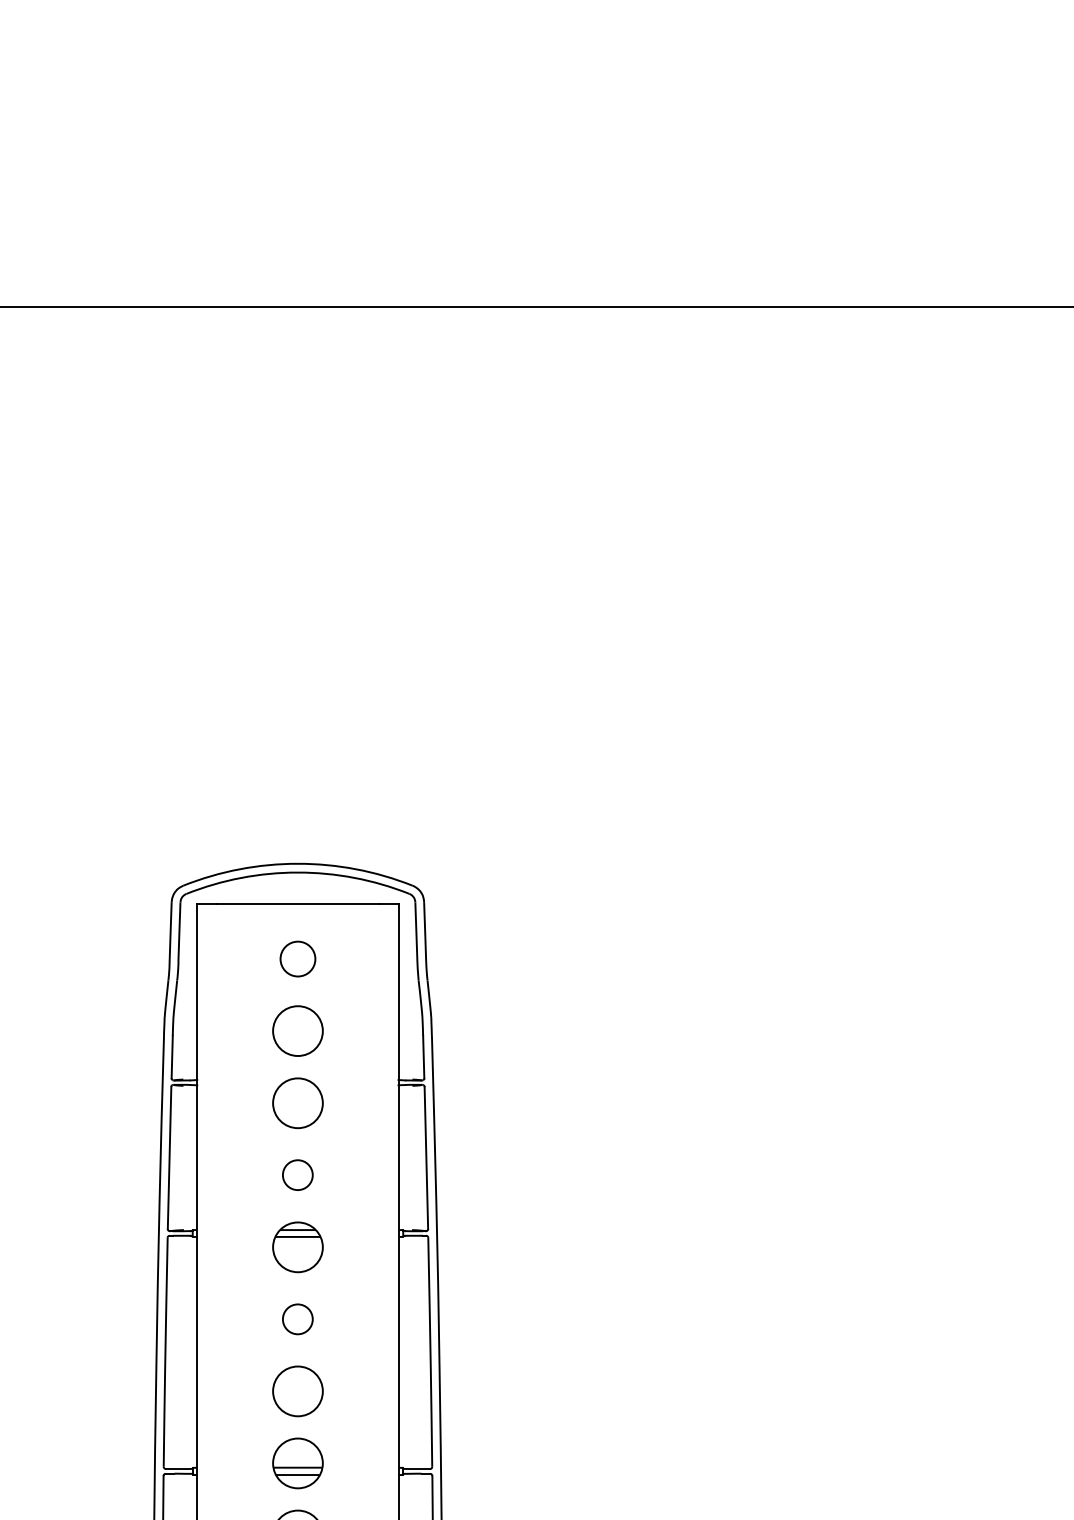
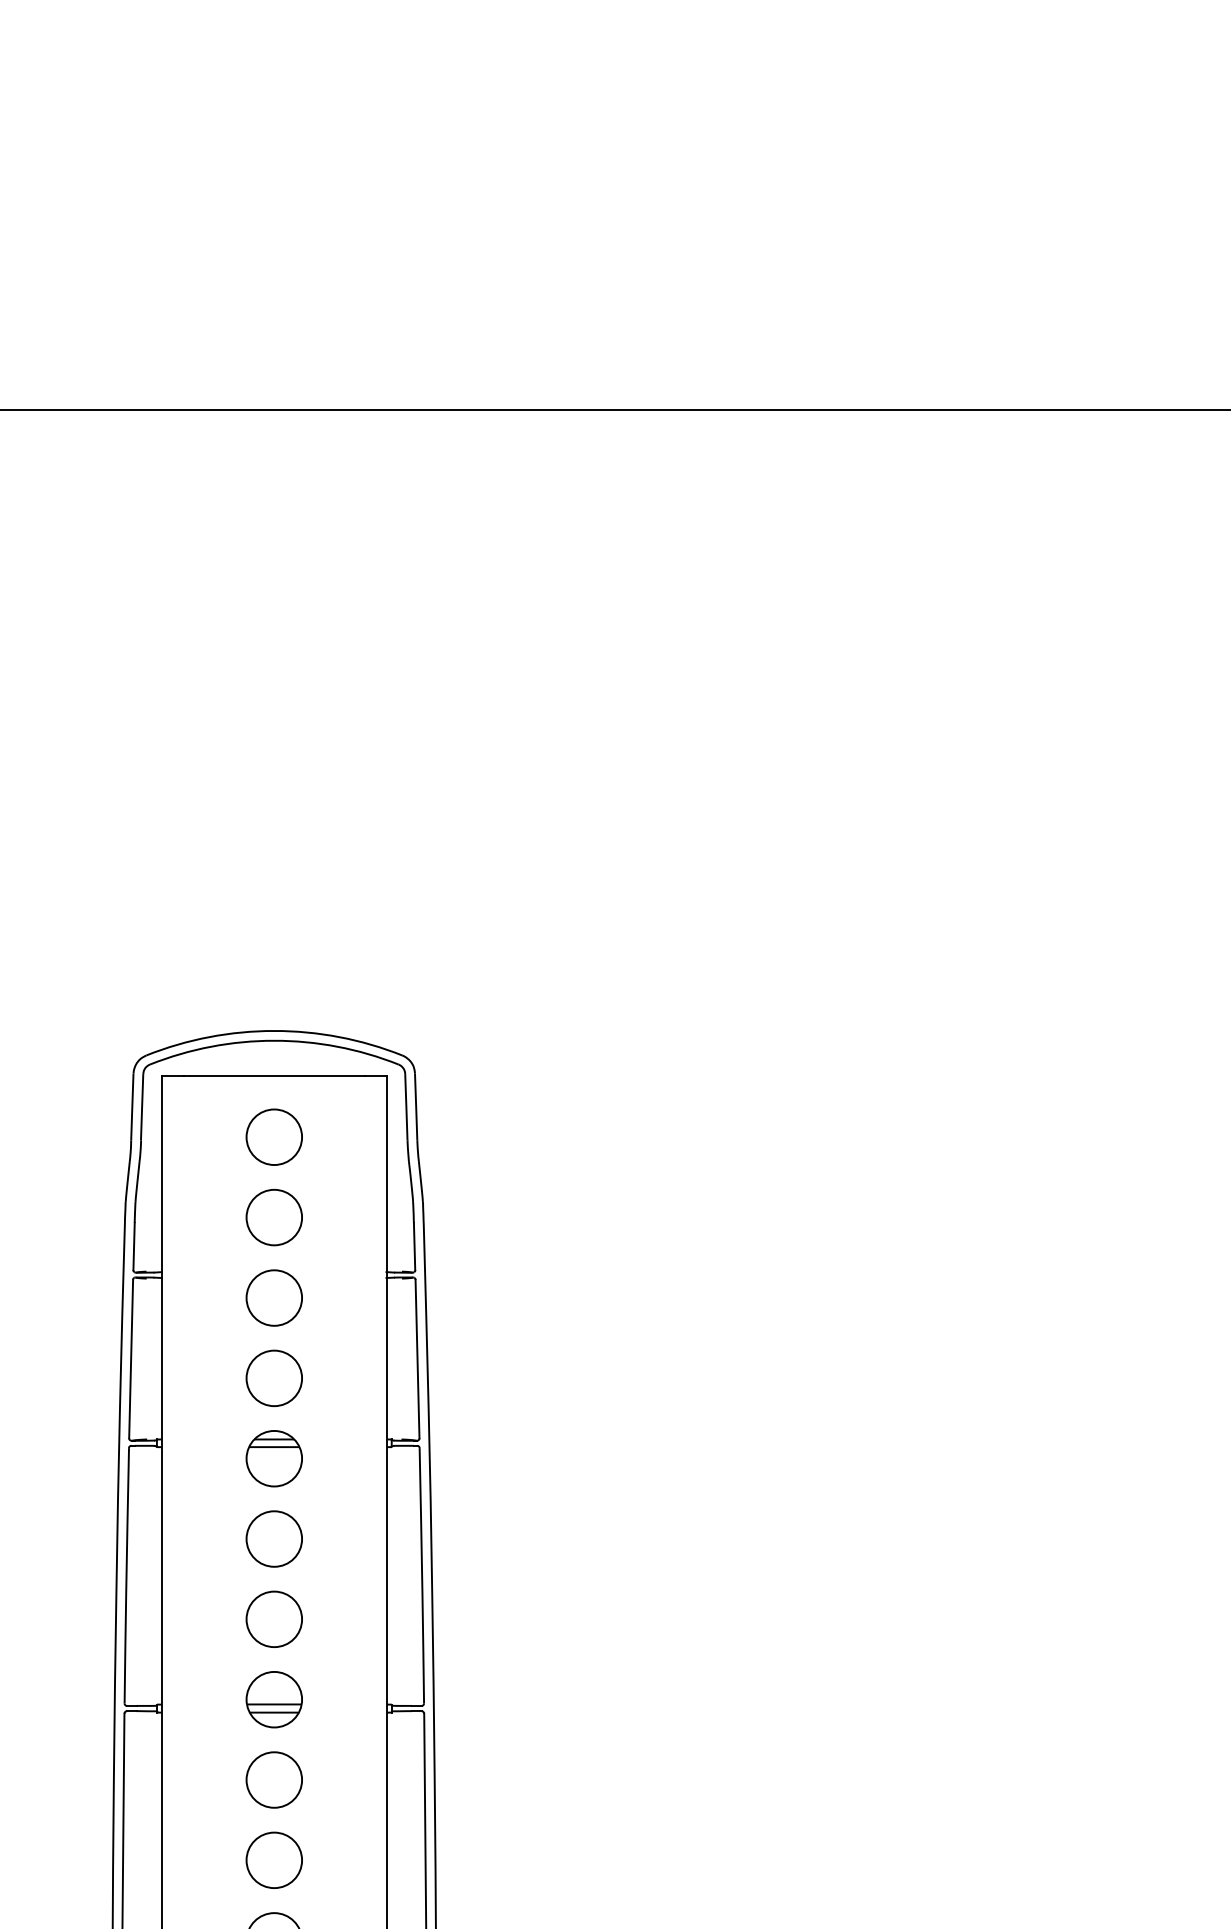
circle: (298, 959) -> (274, 1137), size x1.43
circle: (297, 1174) -> (273, 1377), size x1.67
circle: (297, 1318) -> (273, 1538), size x1.67

